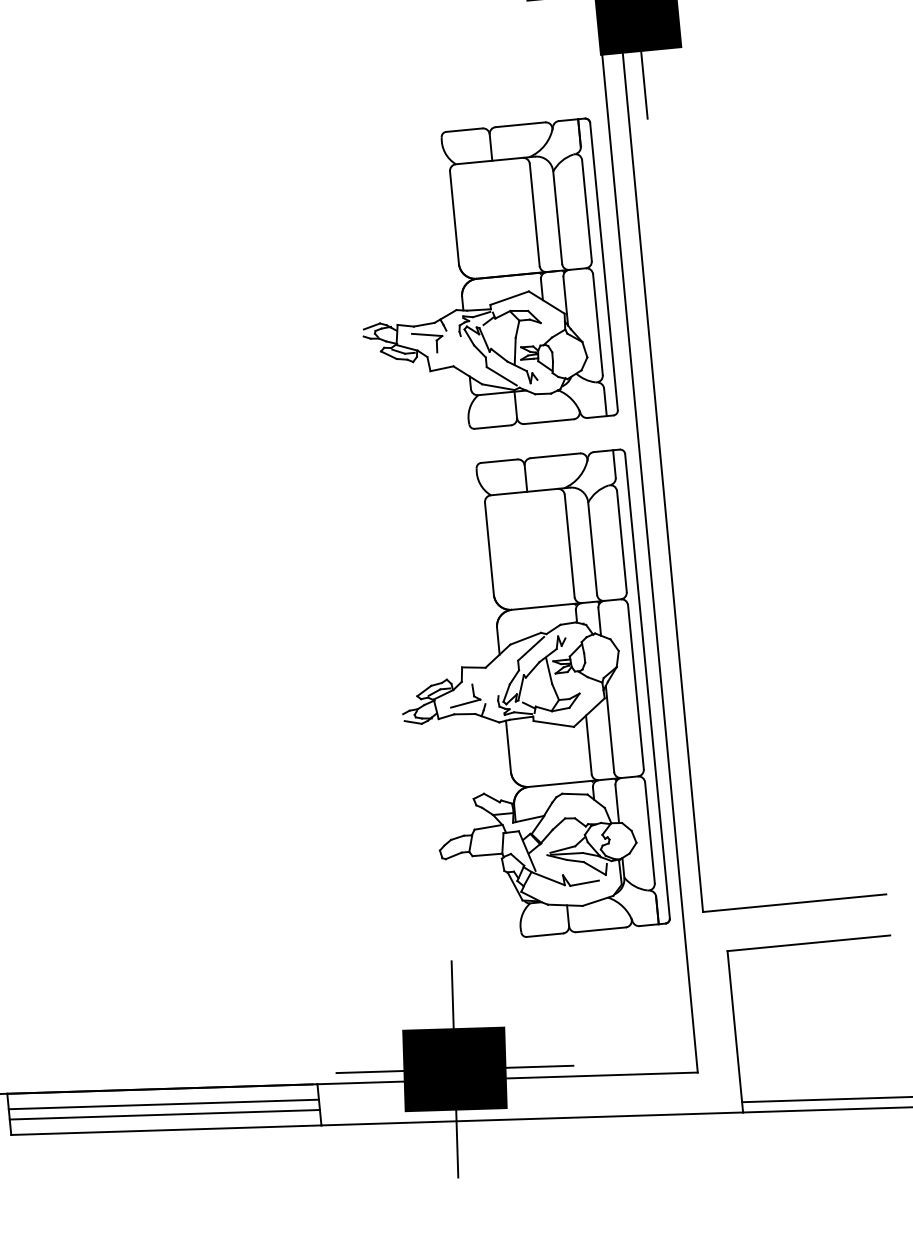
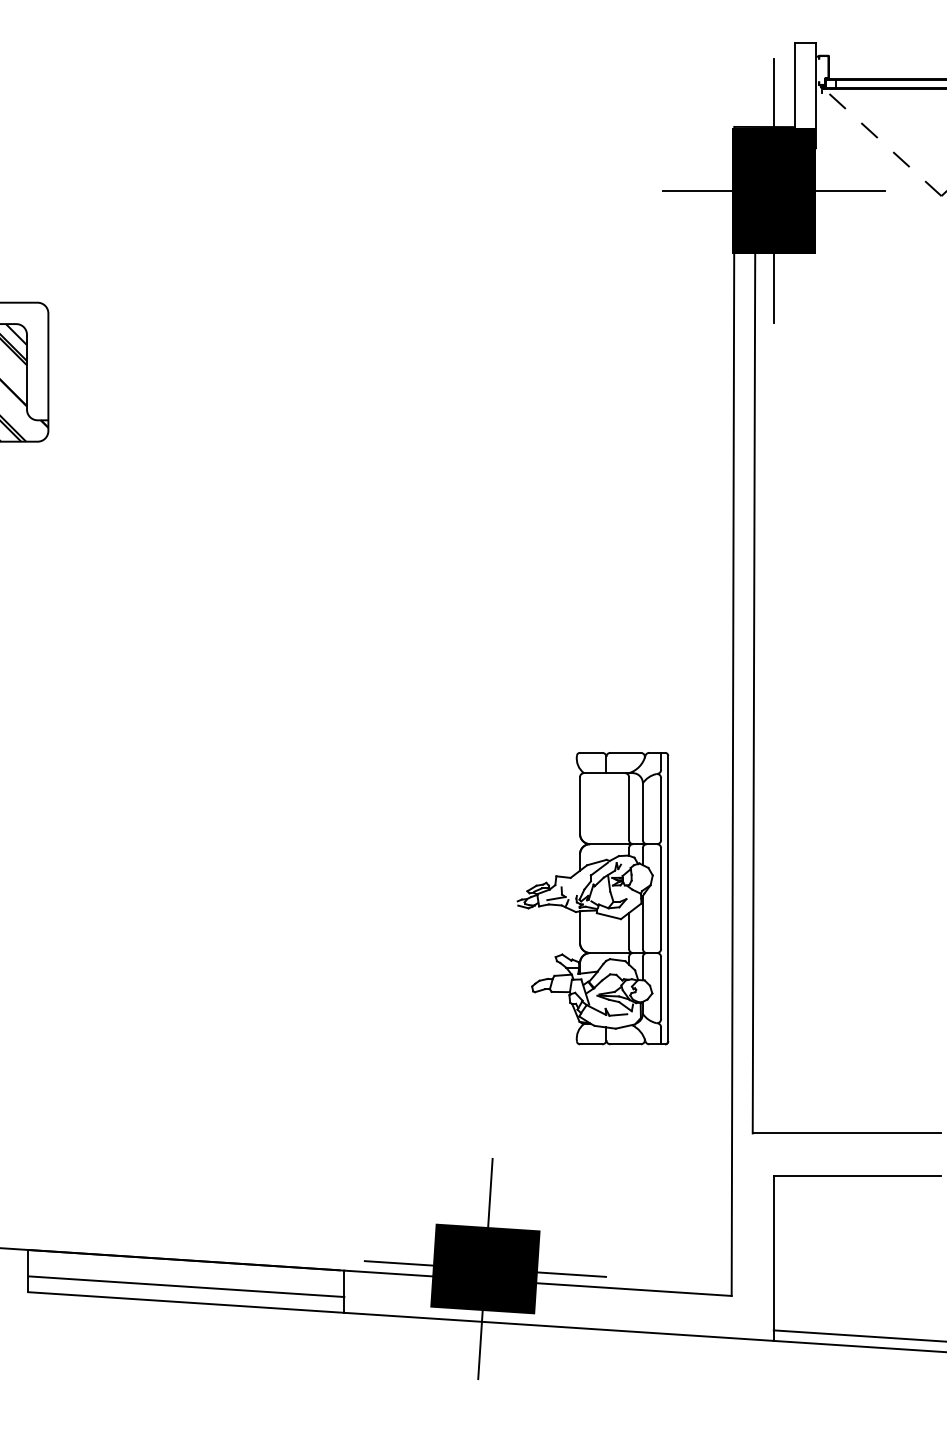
part: (481, 278) -> (589, 468), removed
part: (524, 697) -> (592, 898), size x0.6
line: (163, 1103) -> (186, 1275), removed

